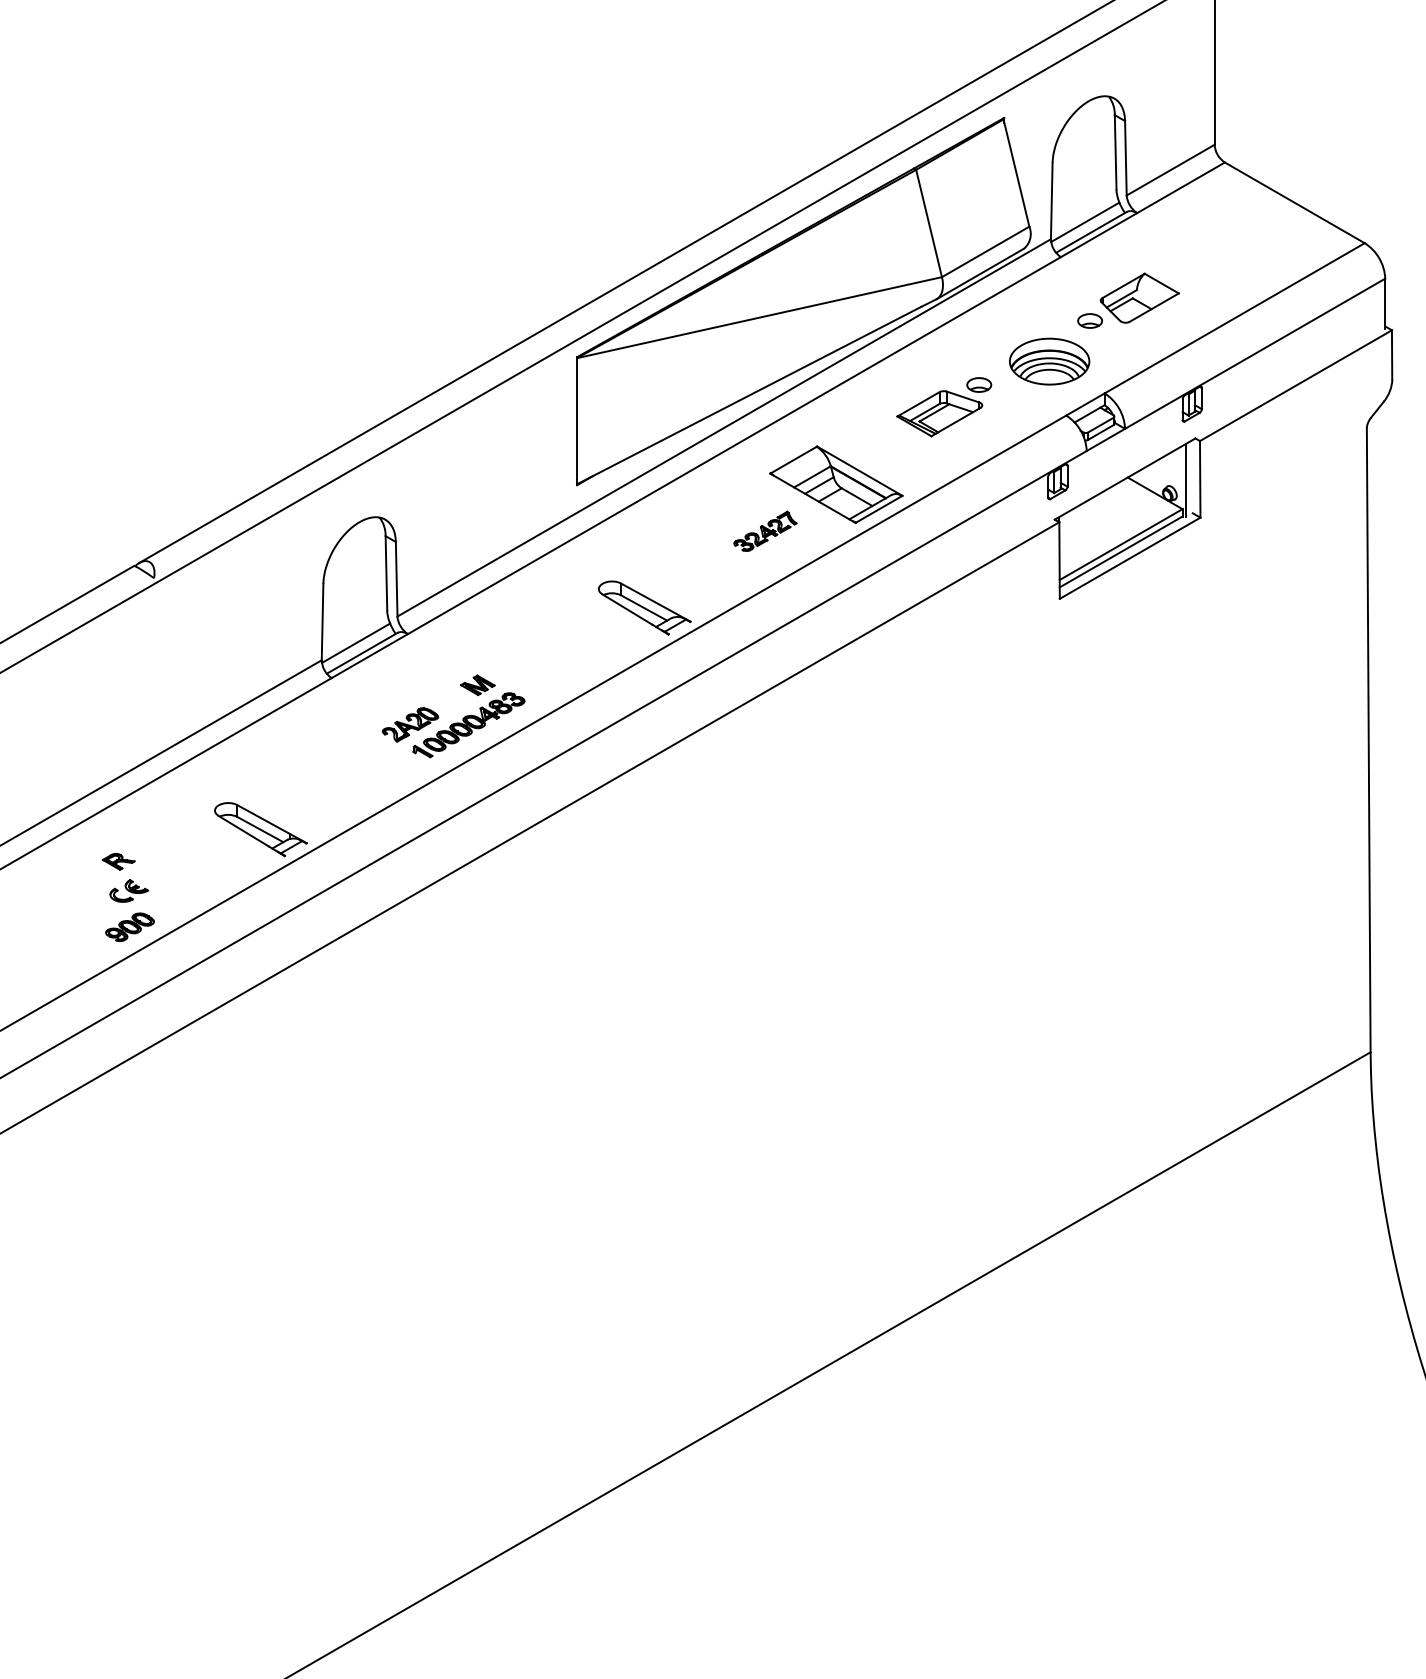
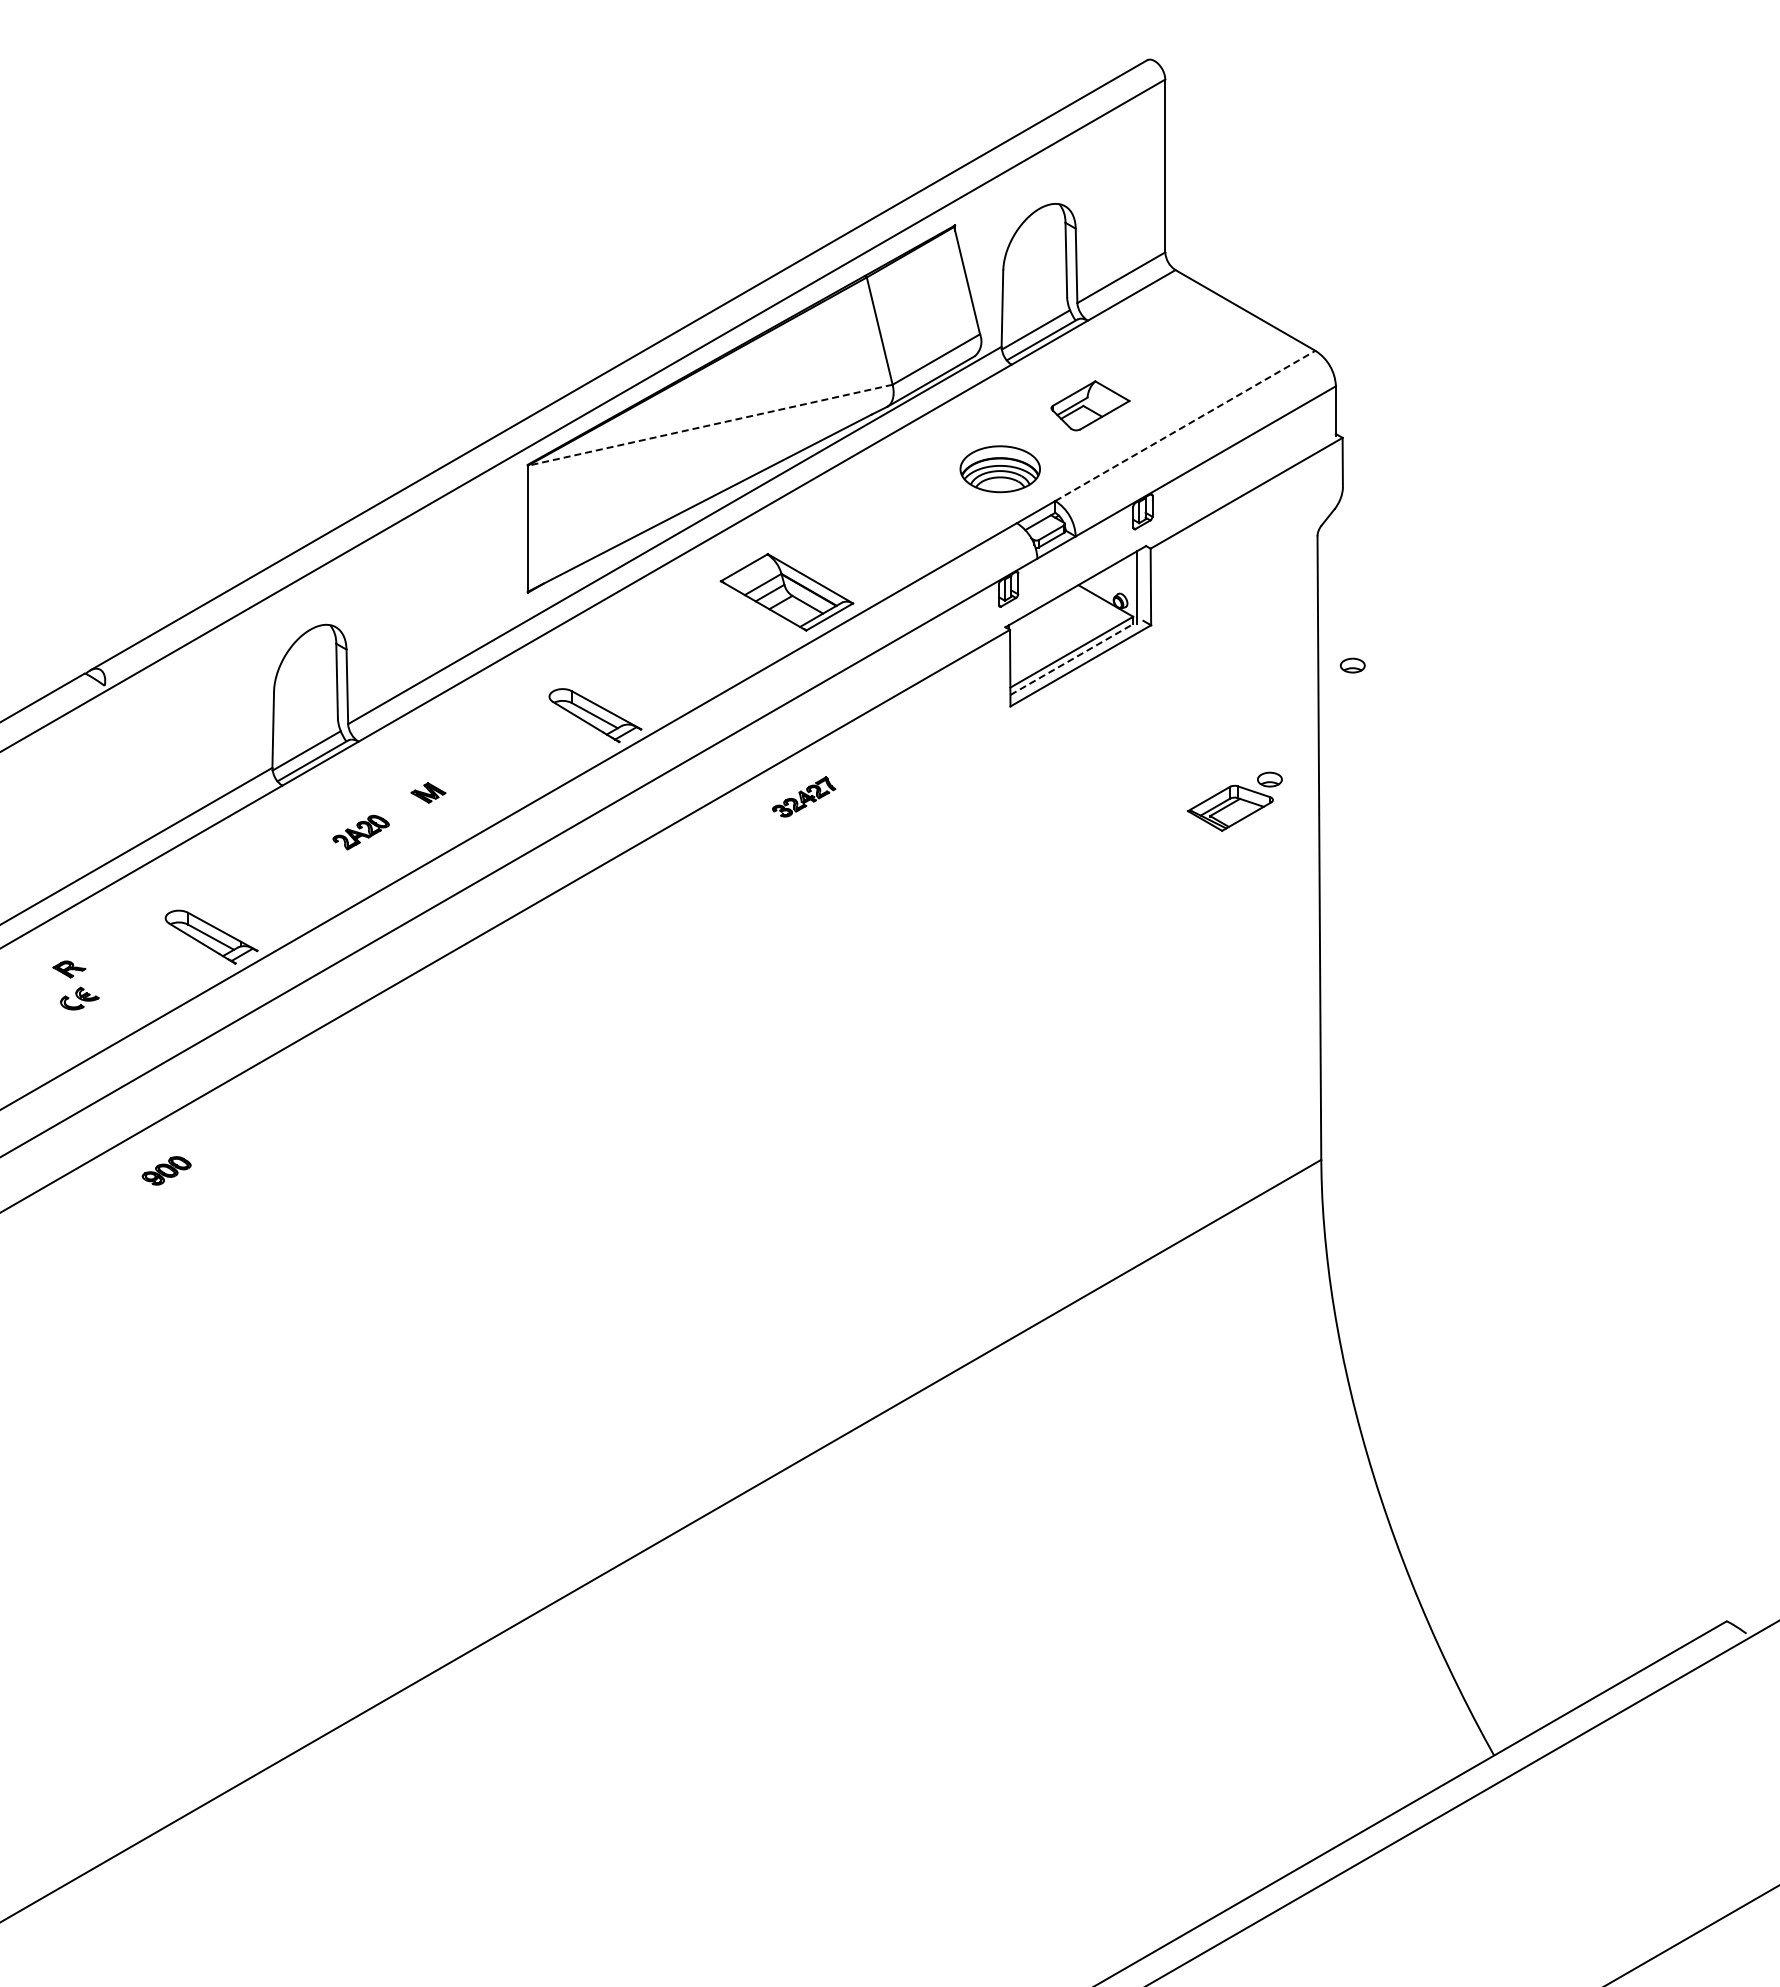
line: (759, 317) -> (710, 425), solid -> dashed
line: (1234, 317) -> (1185, 425), solid -> dashed
part: (1089, 320) -> (1352, 665), moved
part: (943, 406) -> (1234, 801), moved
part: (765, 530) -> (804, 796), moved
line: (1120, 551) -> (1071, 659), solid -> dashed
part: (468, 724) -> (419, 832), removed
part: (129, 926) -> (166, 1170), moved

